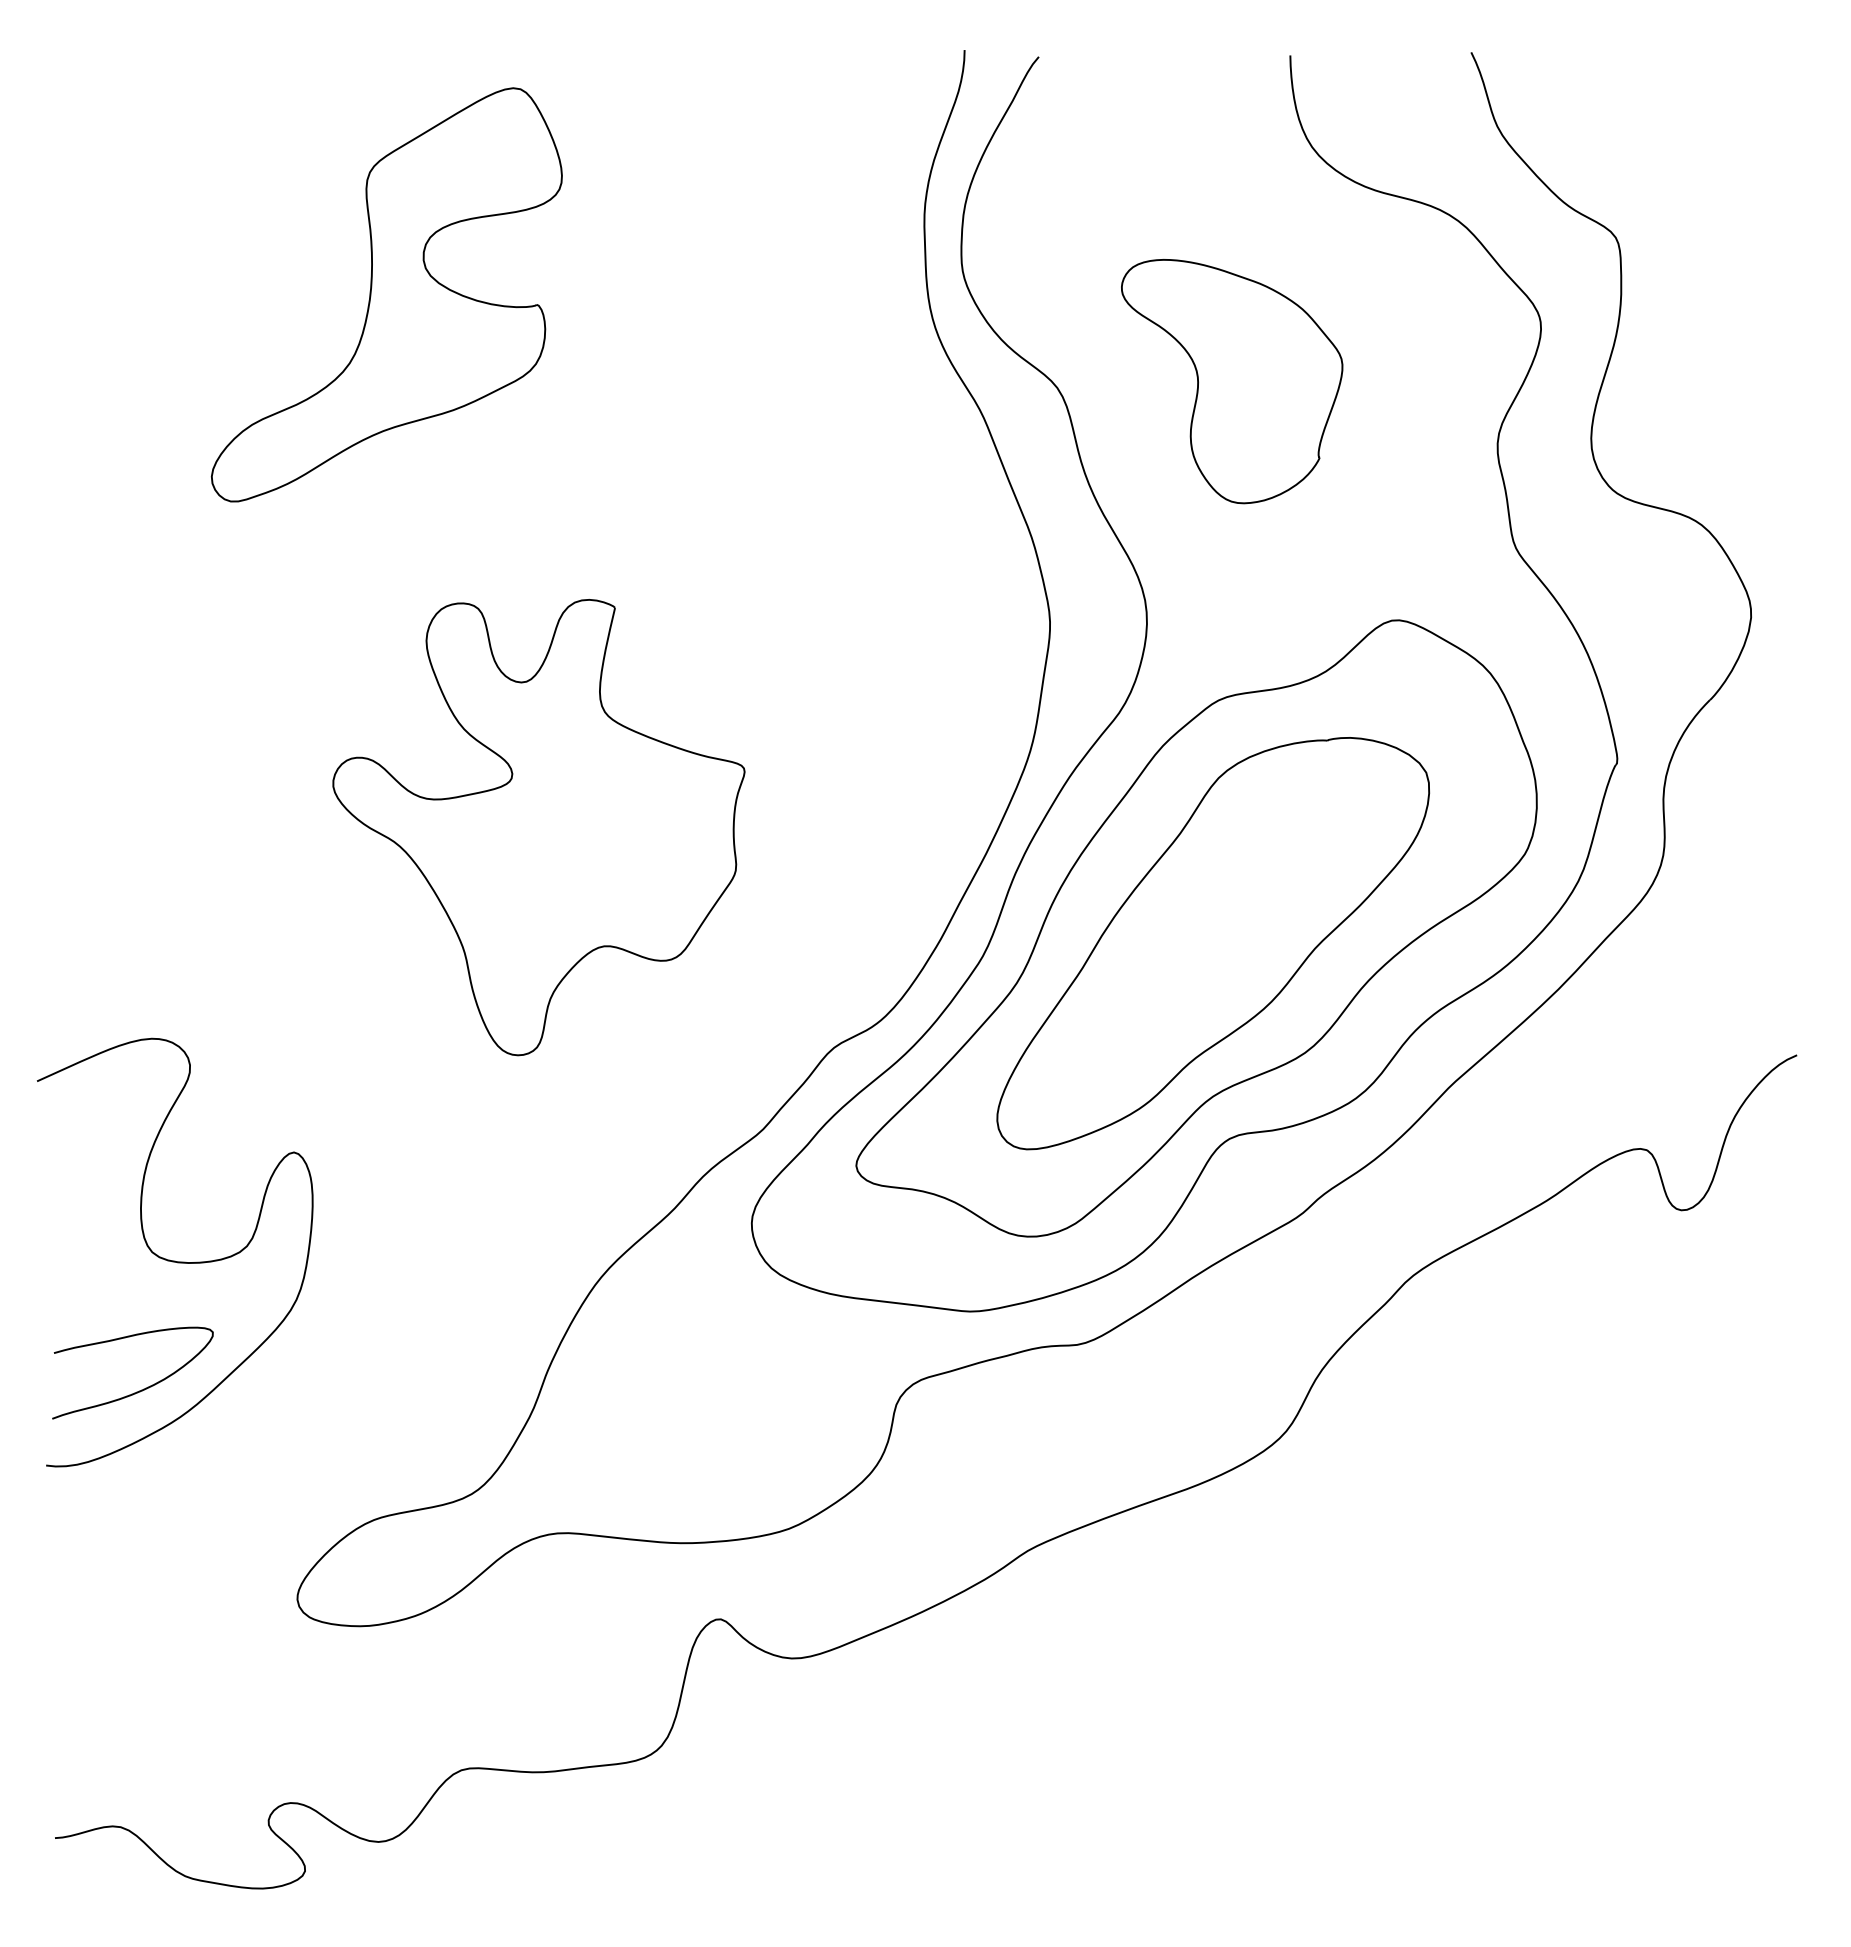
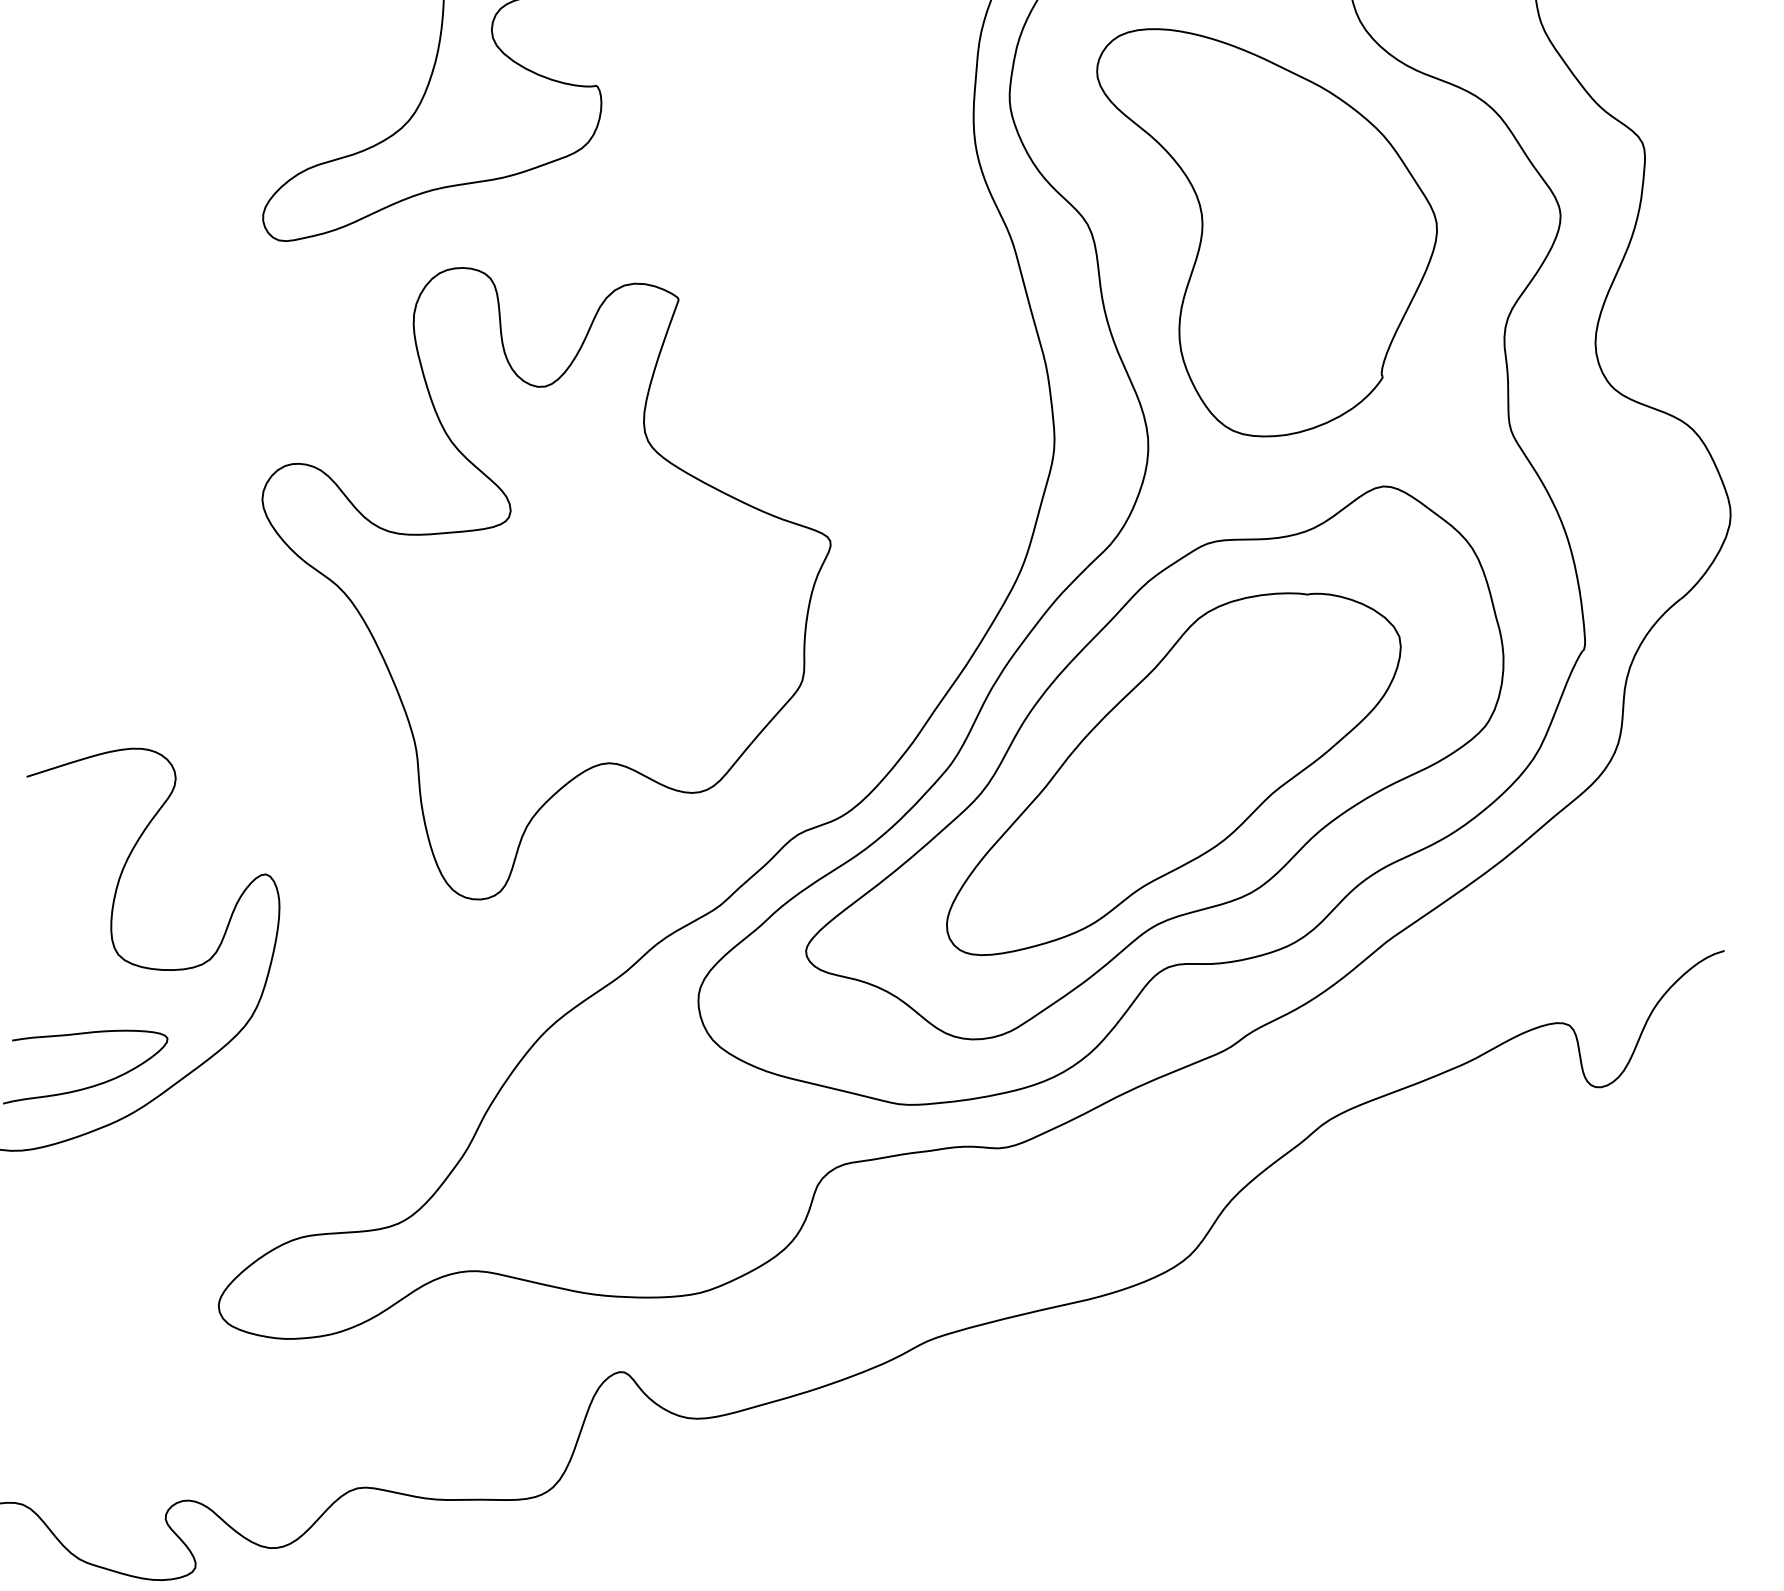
part: (1231, 381) -> (1256, 238), size x1.67
part: (538, 827) -> (538, 589), size x1.43

